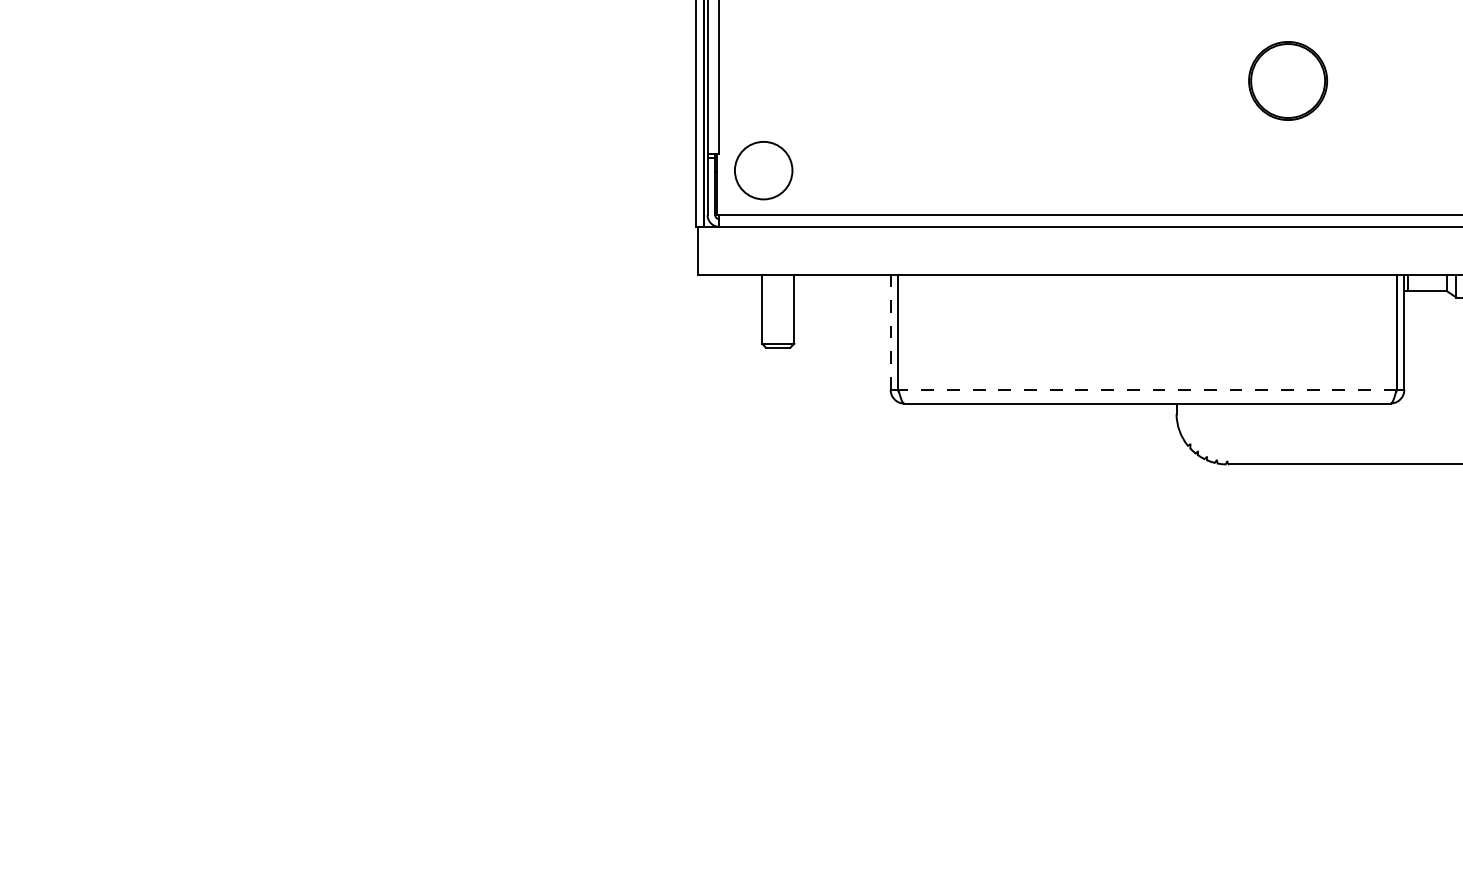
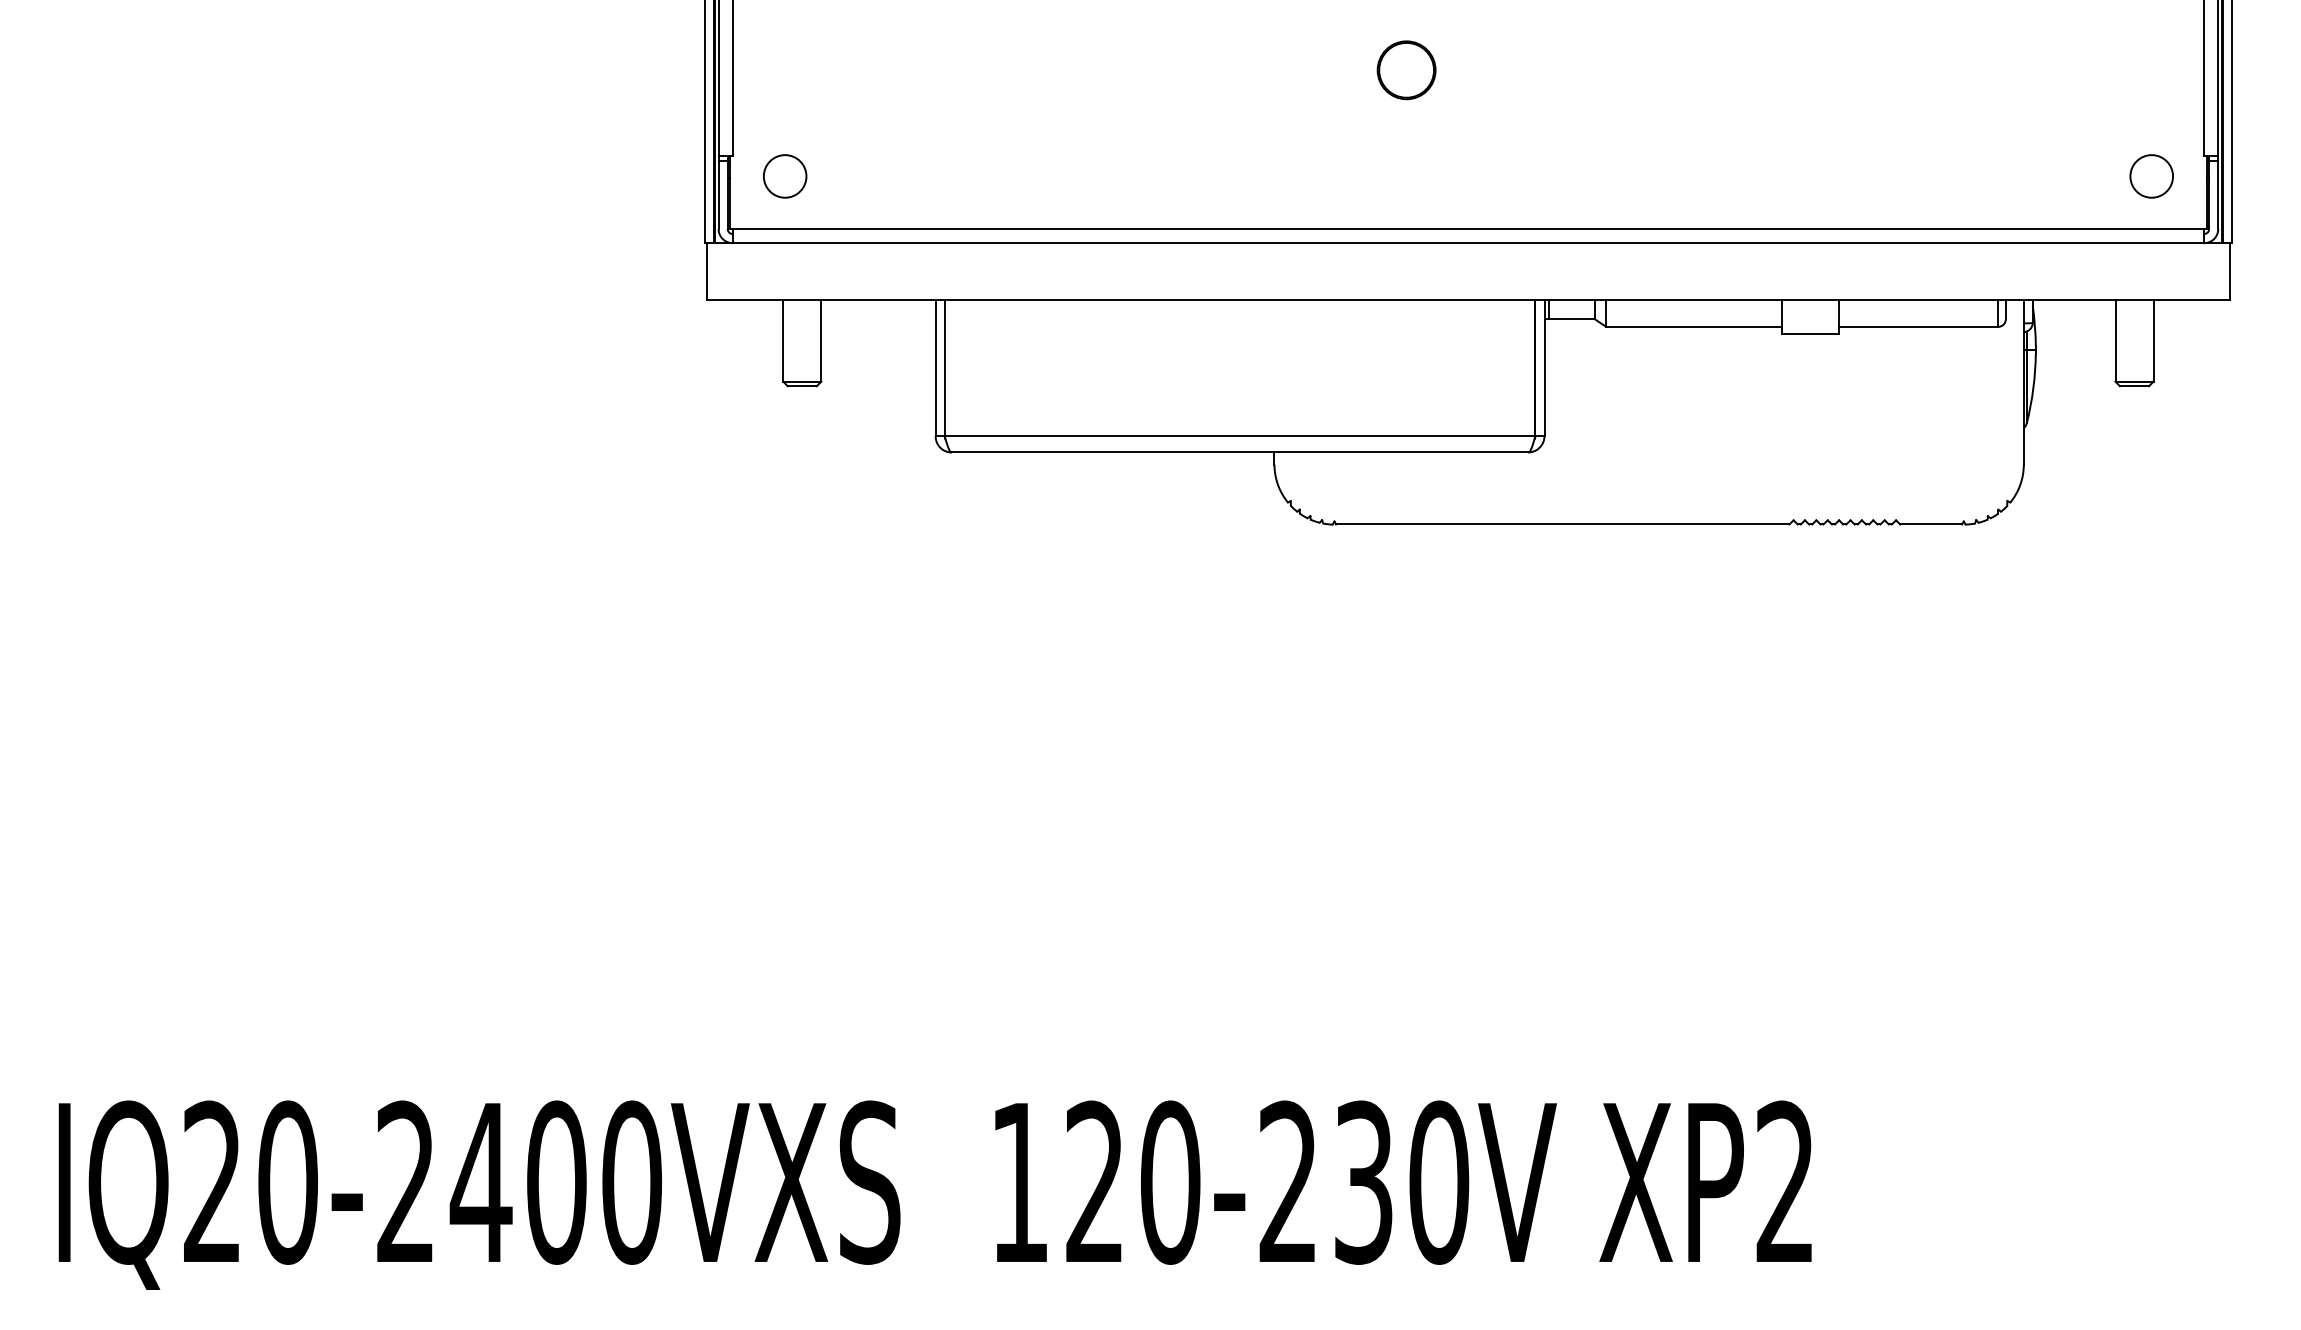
part: (1287, 81) -> (1406, 70), size x0.62
circle: (763, 170) -> (784, 176), size x0.62
line: (890, 332) -> (935, 368), dashed -> solid
line: (1147, 390) -> (1239, 436), dashed -> solid

